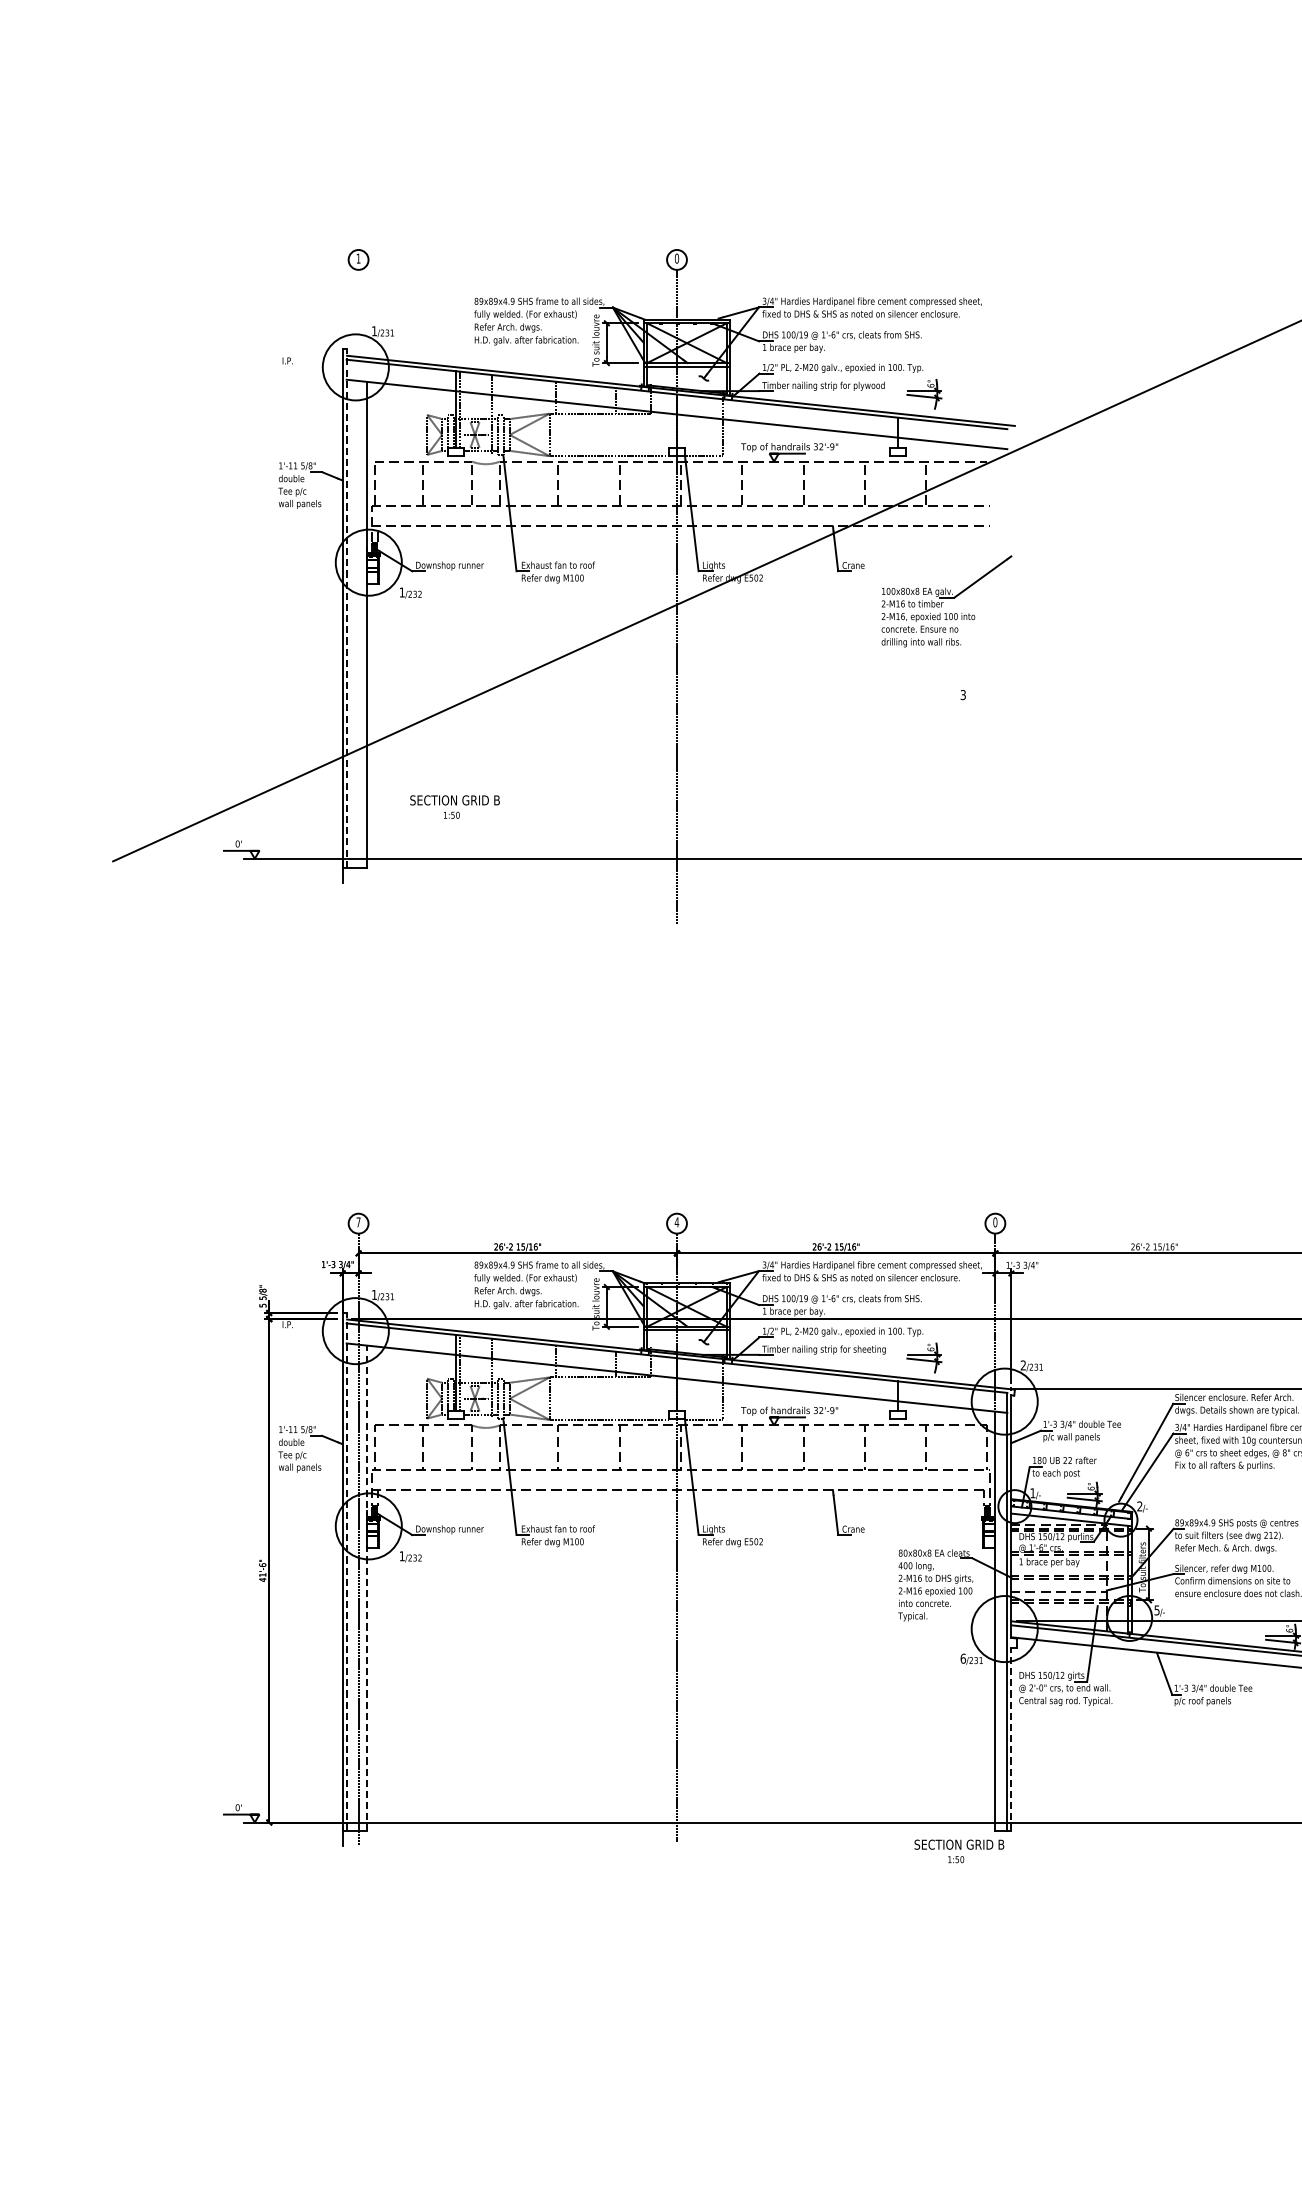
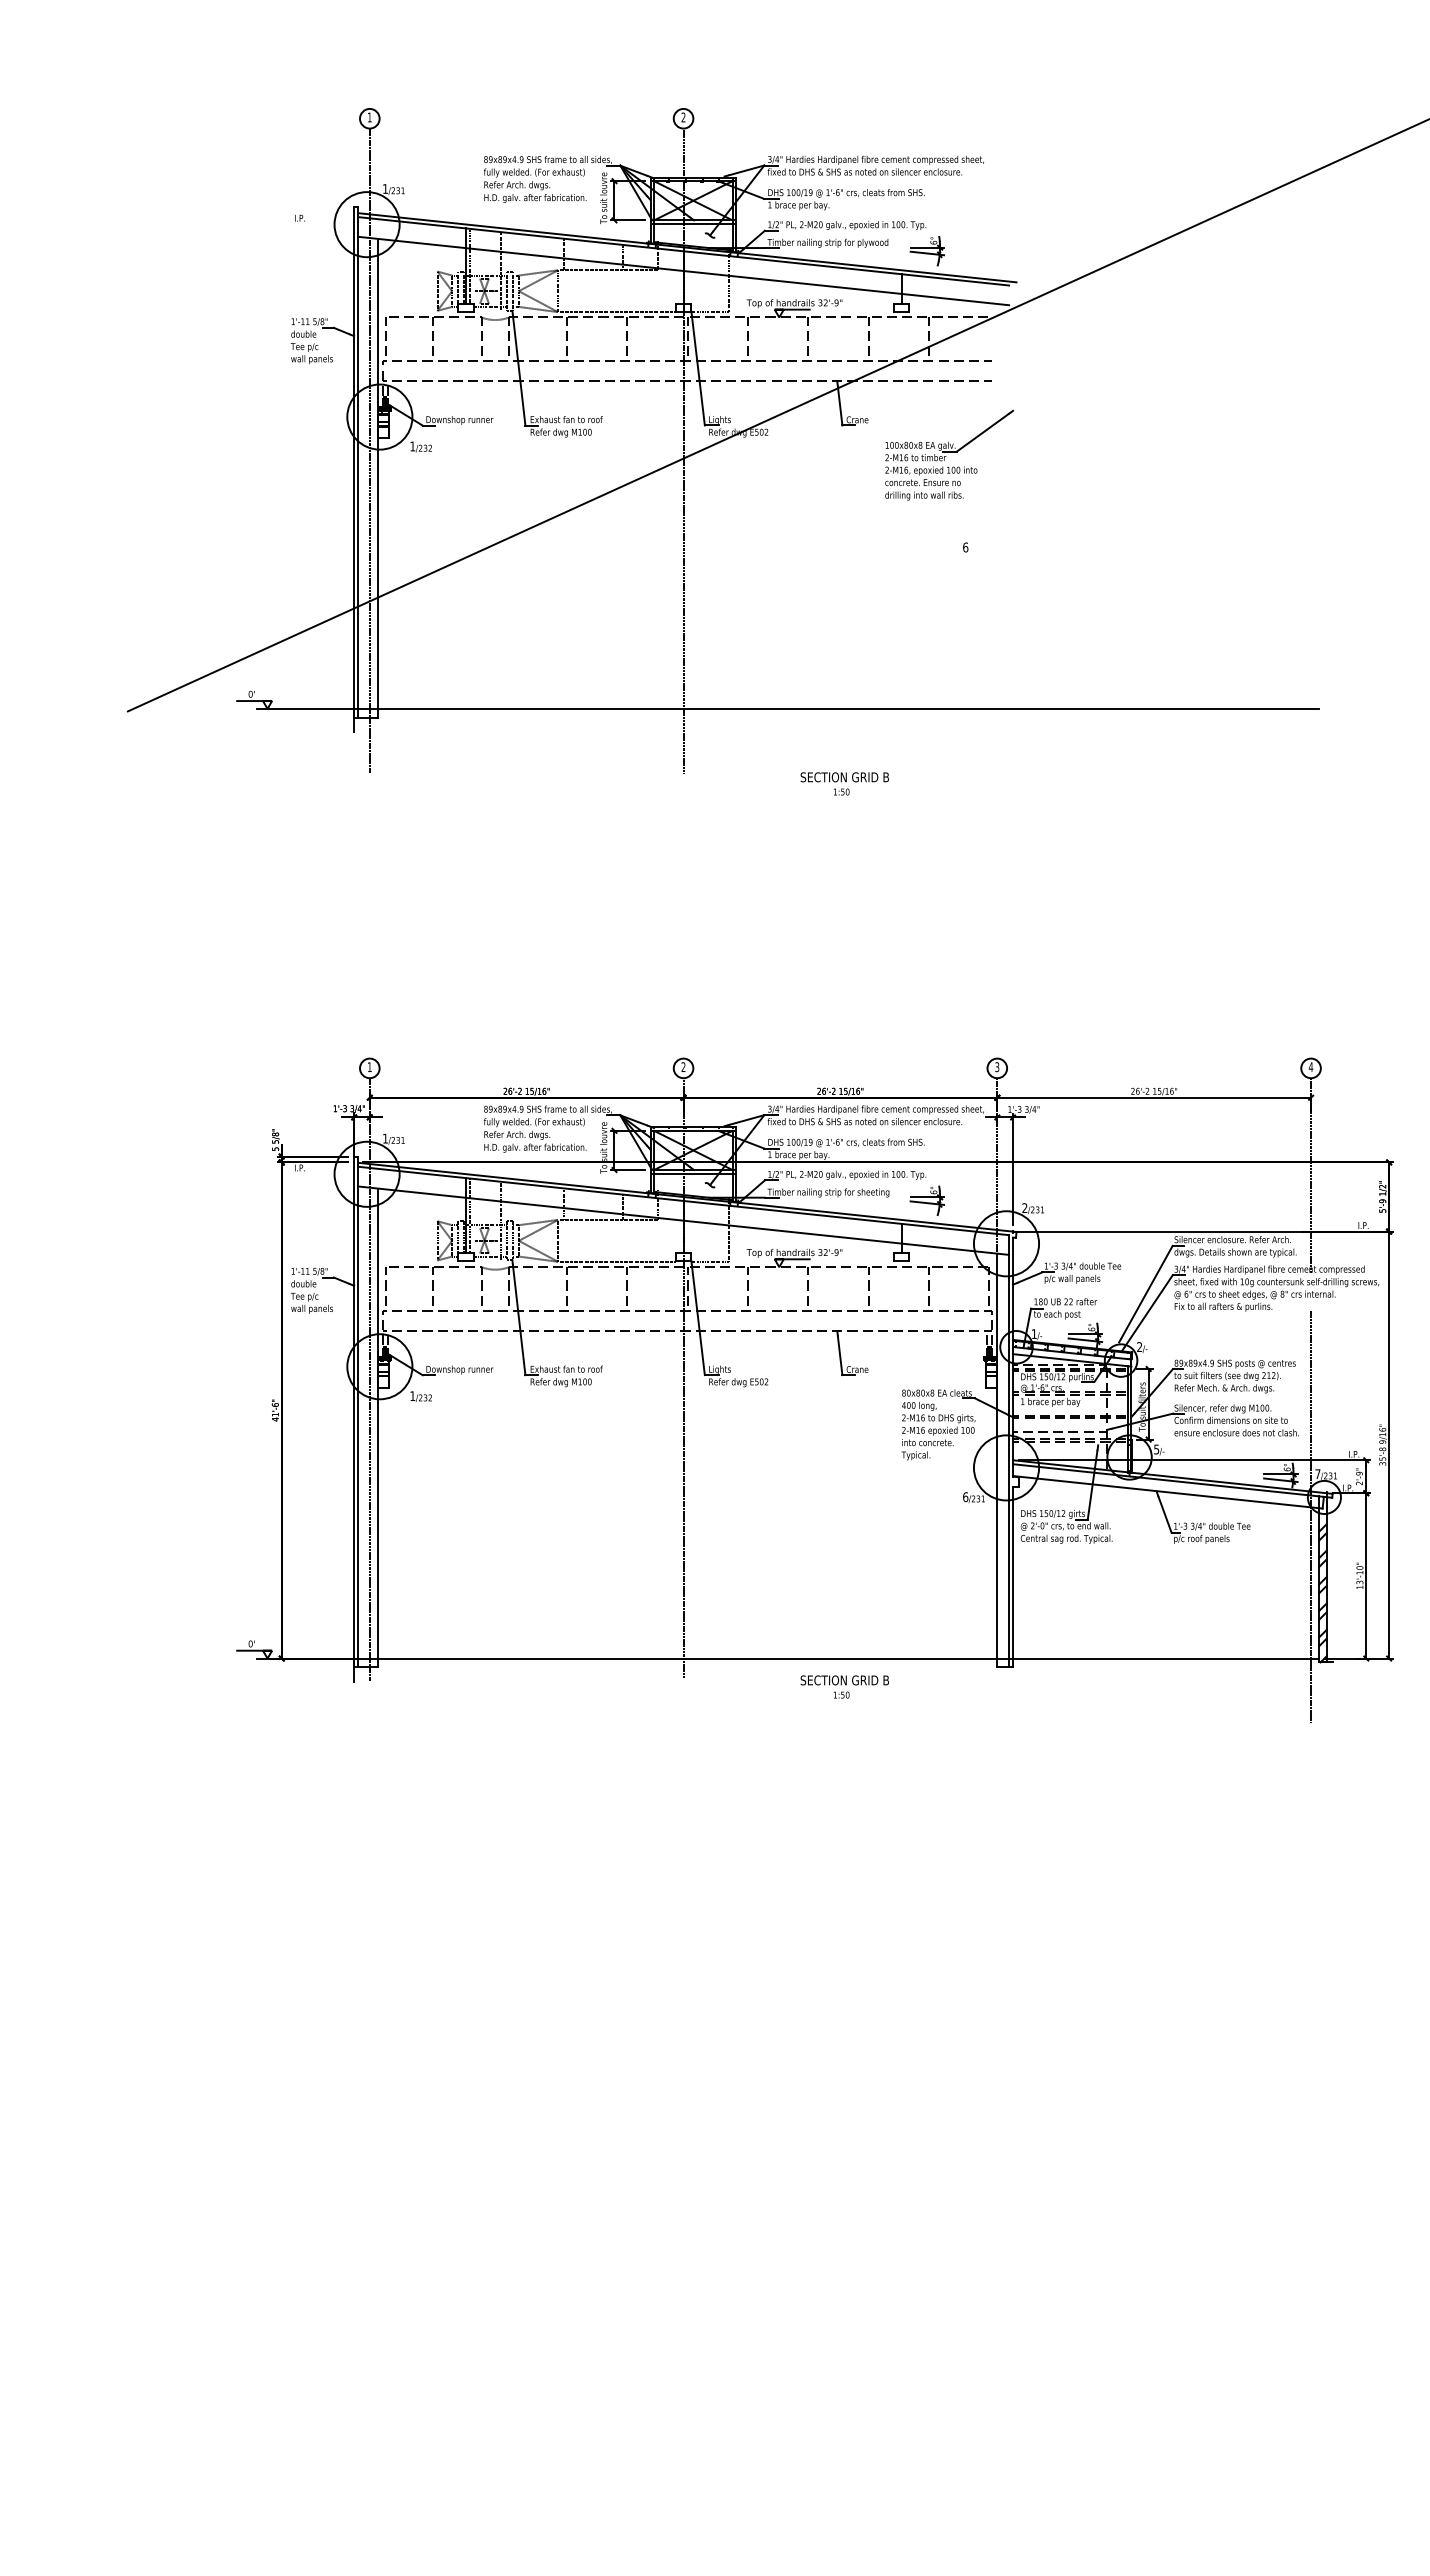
text: (676, 258) -> (683, 117), 0 -> 2
line: (358, 596) -> (369, 450), added
line: (347, 607) -> (358, 461), dashed -> solid
text: (963, 695) -> (965, 547), 3 -> 6
text: (454, 806) -> (844, 783), moved
text: (358, 1221) -> (369, 1066), 7 -> 1
text: (676, 1221) -> (683, 1066), 4 -> 2
text: (995, 1222) -> (997, 1067), 0 -> 3
line: (347, 1571) -> (358, 1411), dashed -> solid
line: (366, 1588) -> (377, 1427), dashed -> solid
line: (1011, 1739) -> (1013, 1576), dashed -> solid
text: (959, 1850) -> (844, 1686), moved

